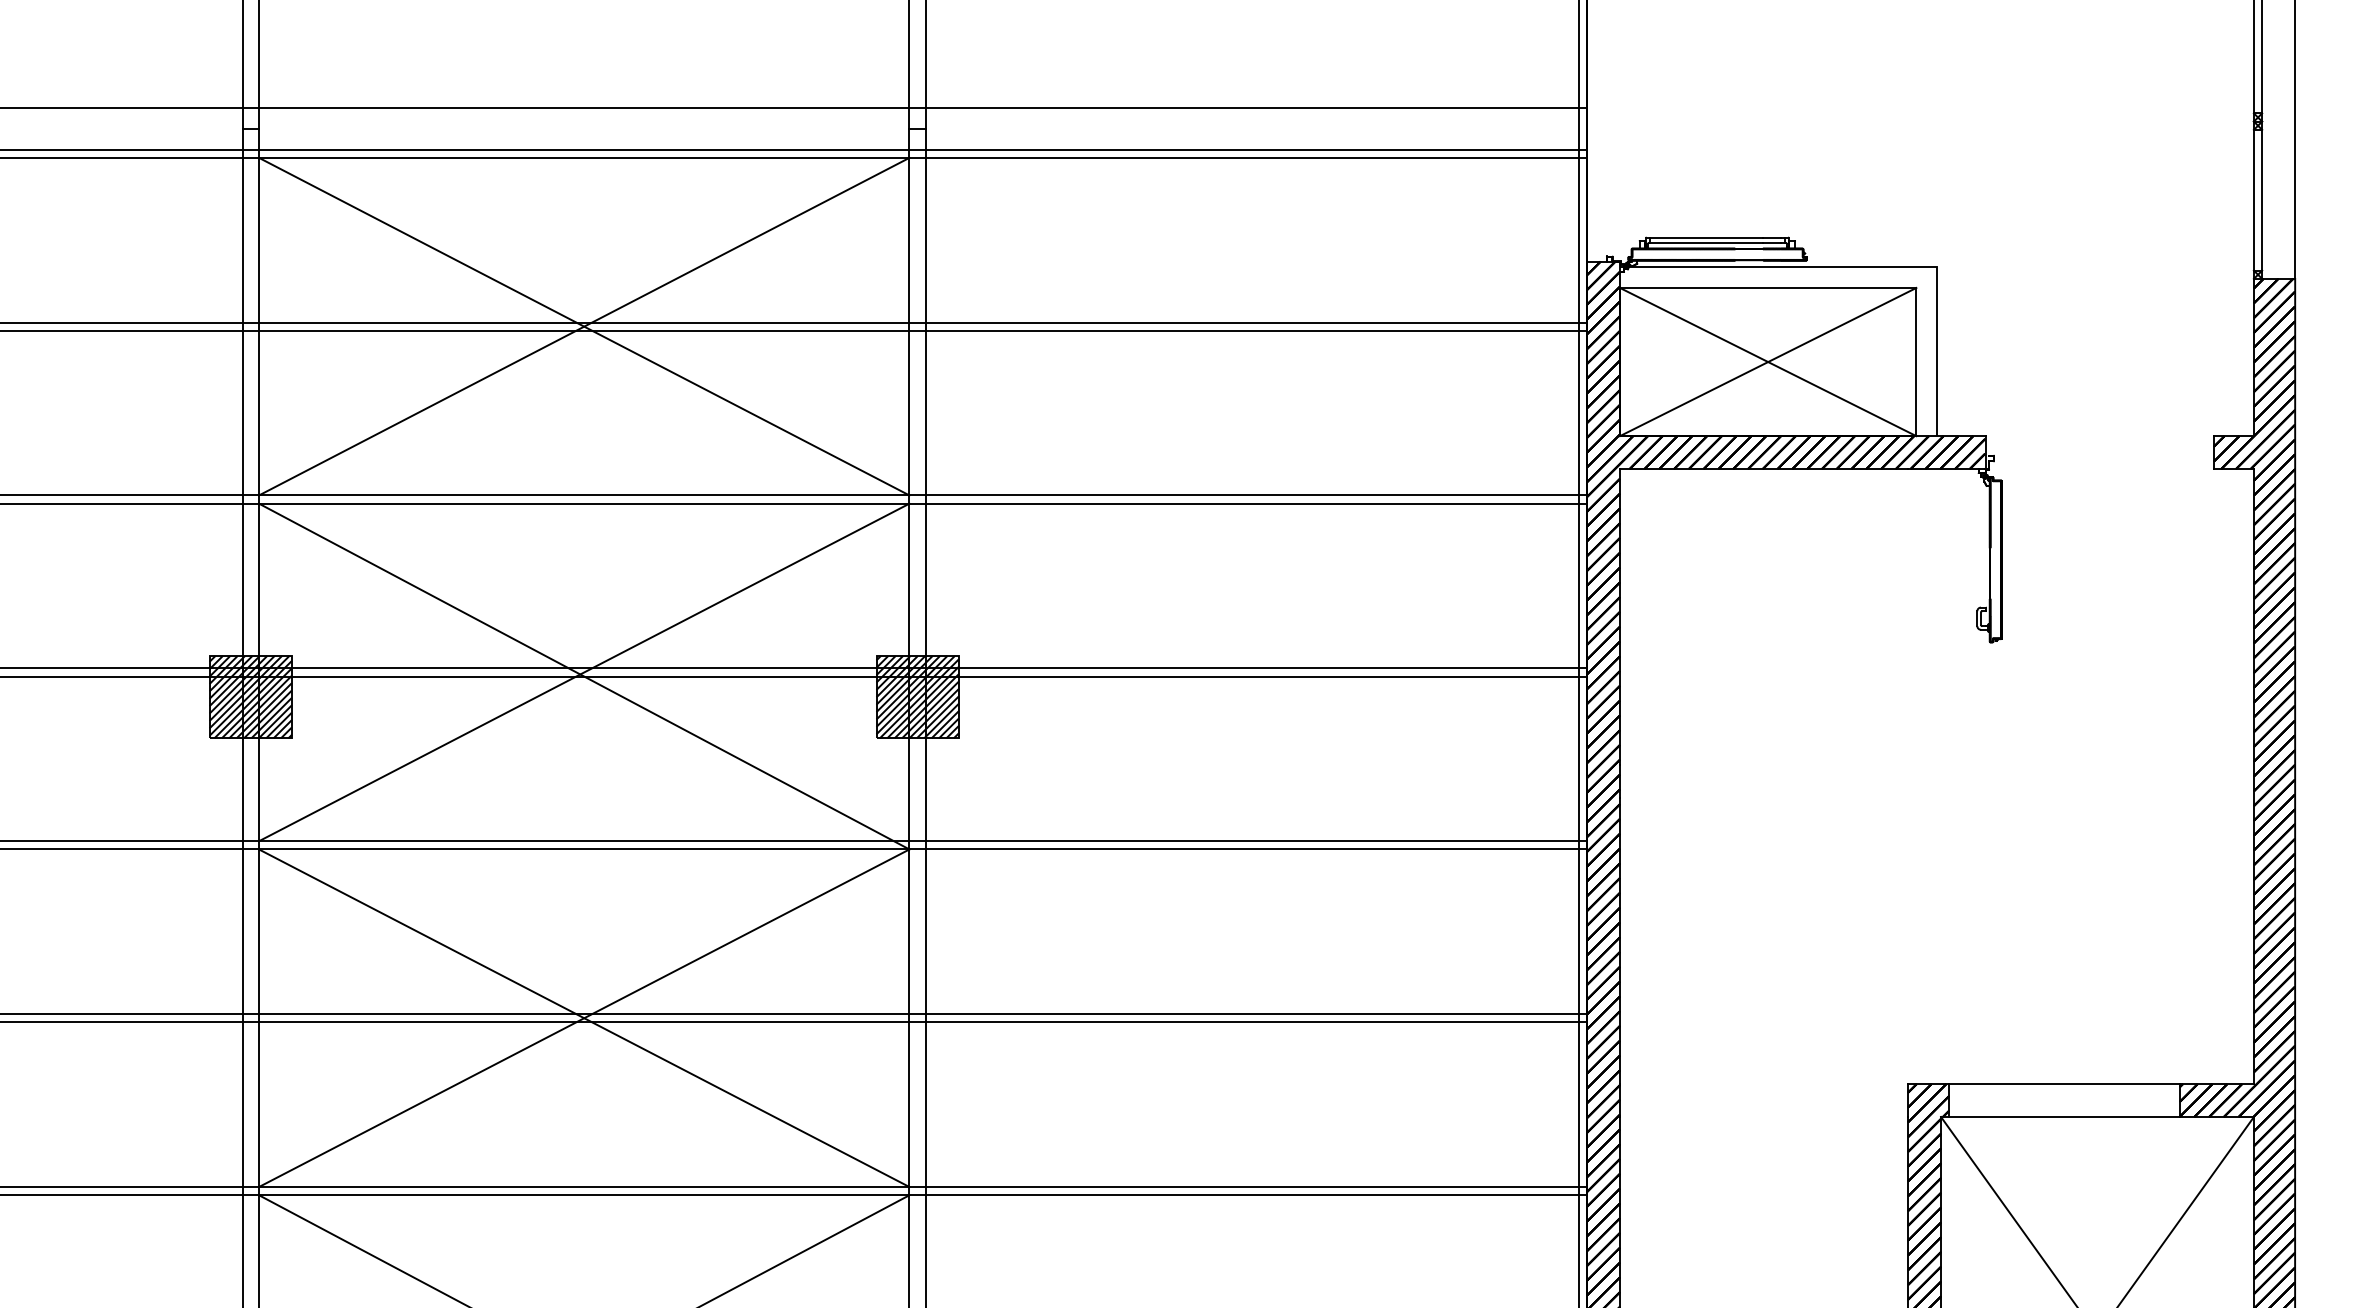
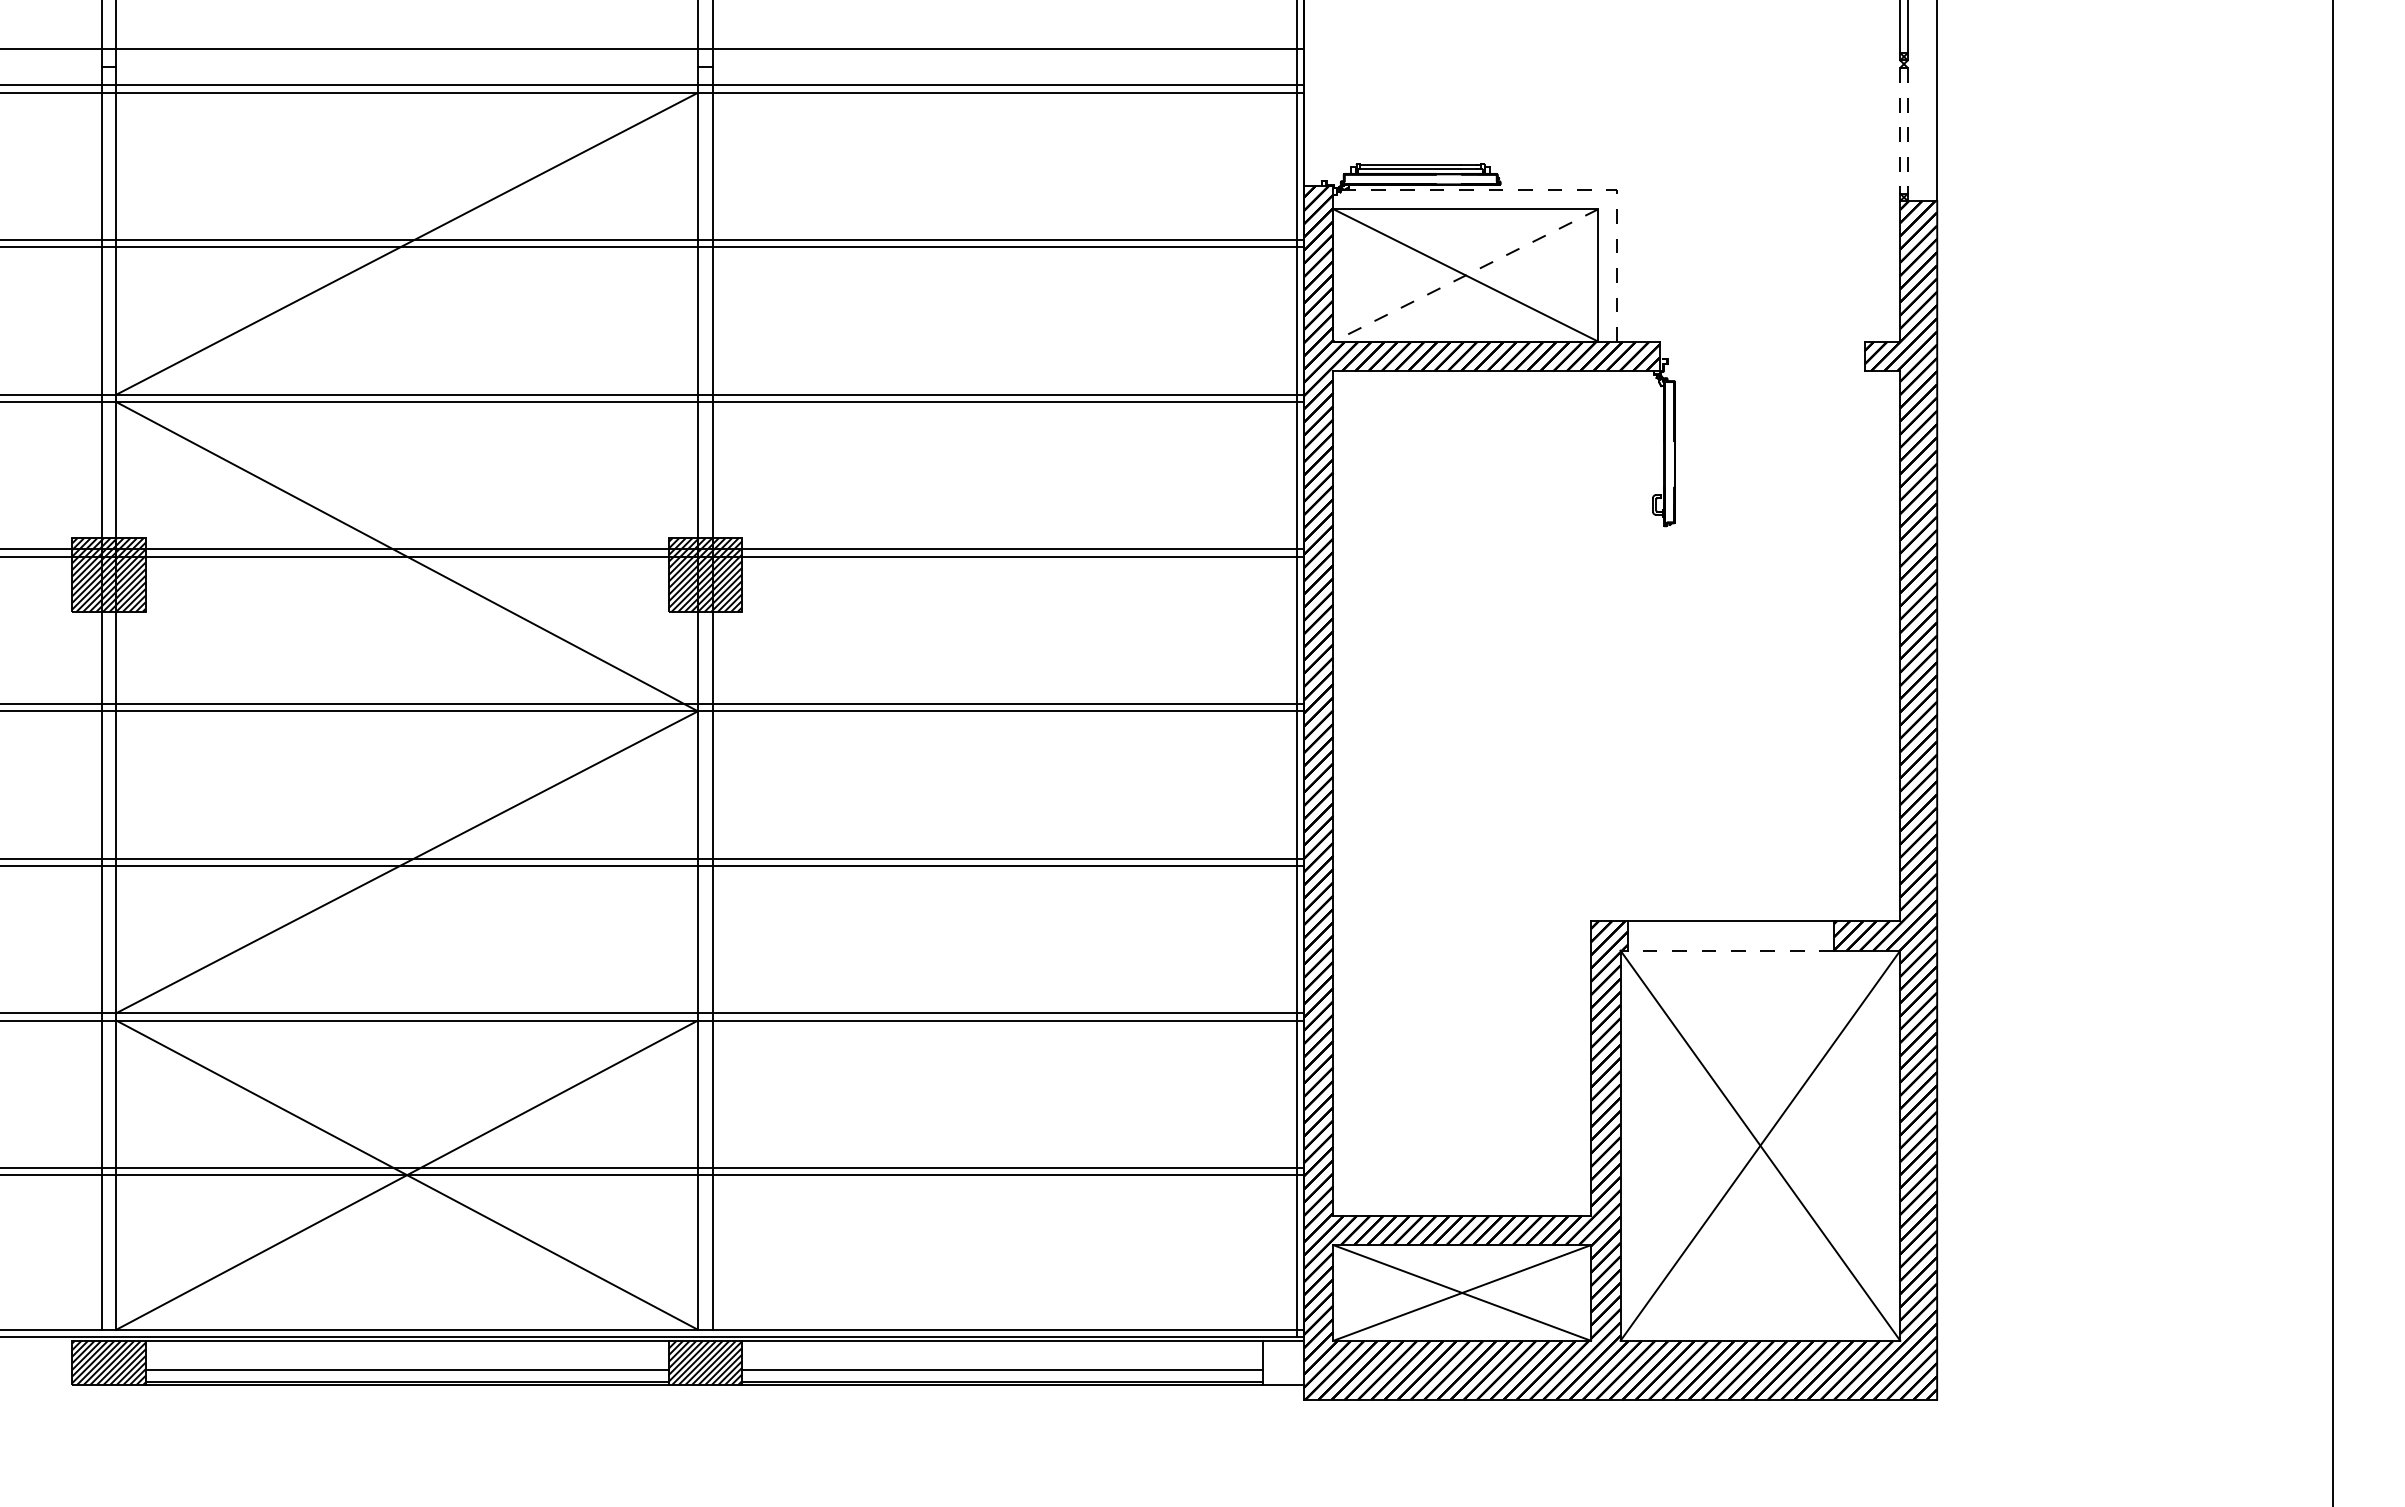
line: (2254, 199) -> (1900, 130), solid -> dashed
line: (2261, 199) -> (1907, 130), solid -> dashed
line: (1863, 267) -> (1551, 190), solid -> dashed
line: (583, 326) -> (406, 243), removed
line: (1767, 362) -> (1465, 275), solid -> dashed
line: (583, 671) -> (406, 552), removed
line: (583, 1018) -> (406, 862), removed
line: (2064, 1116) -> (1730, 950), solid -> dashed

